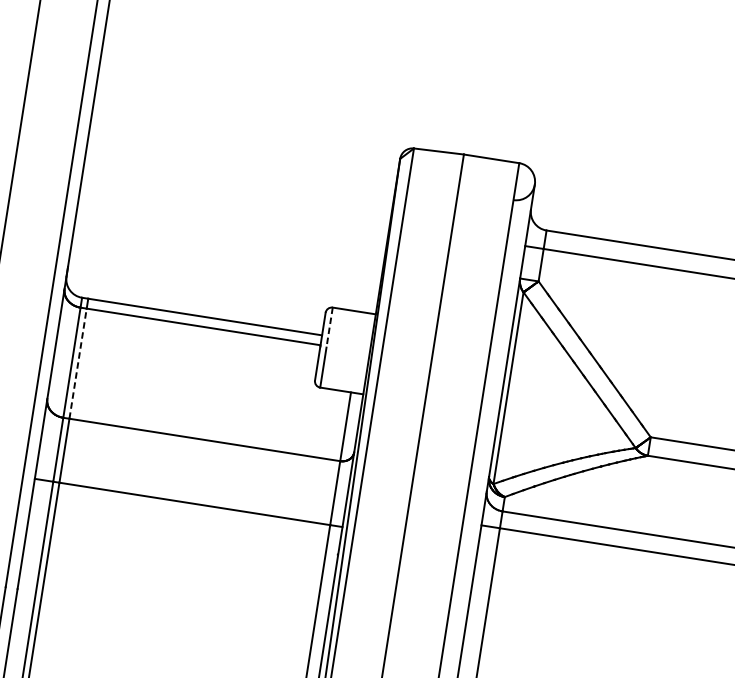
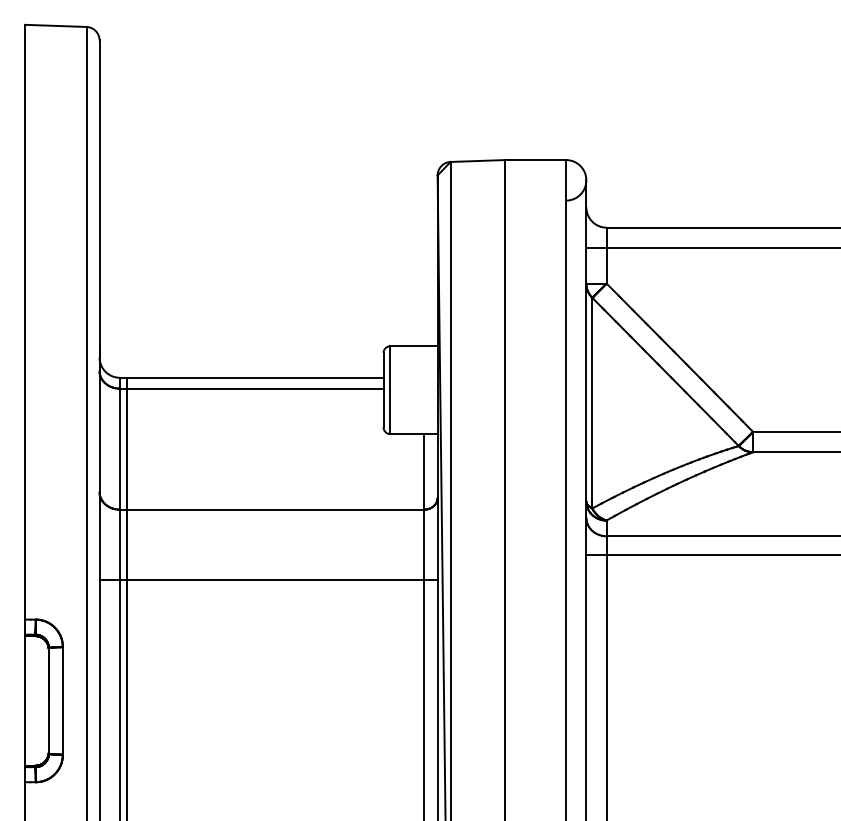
line: (329, 327) -> (390, 368), dashed -> solid
line: (77, 363) -> (126, 449), dashed -> solid

